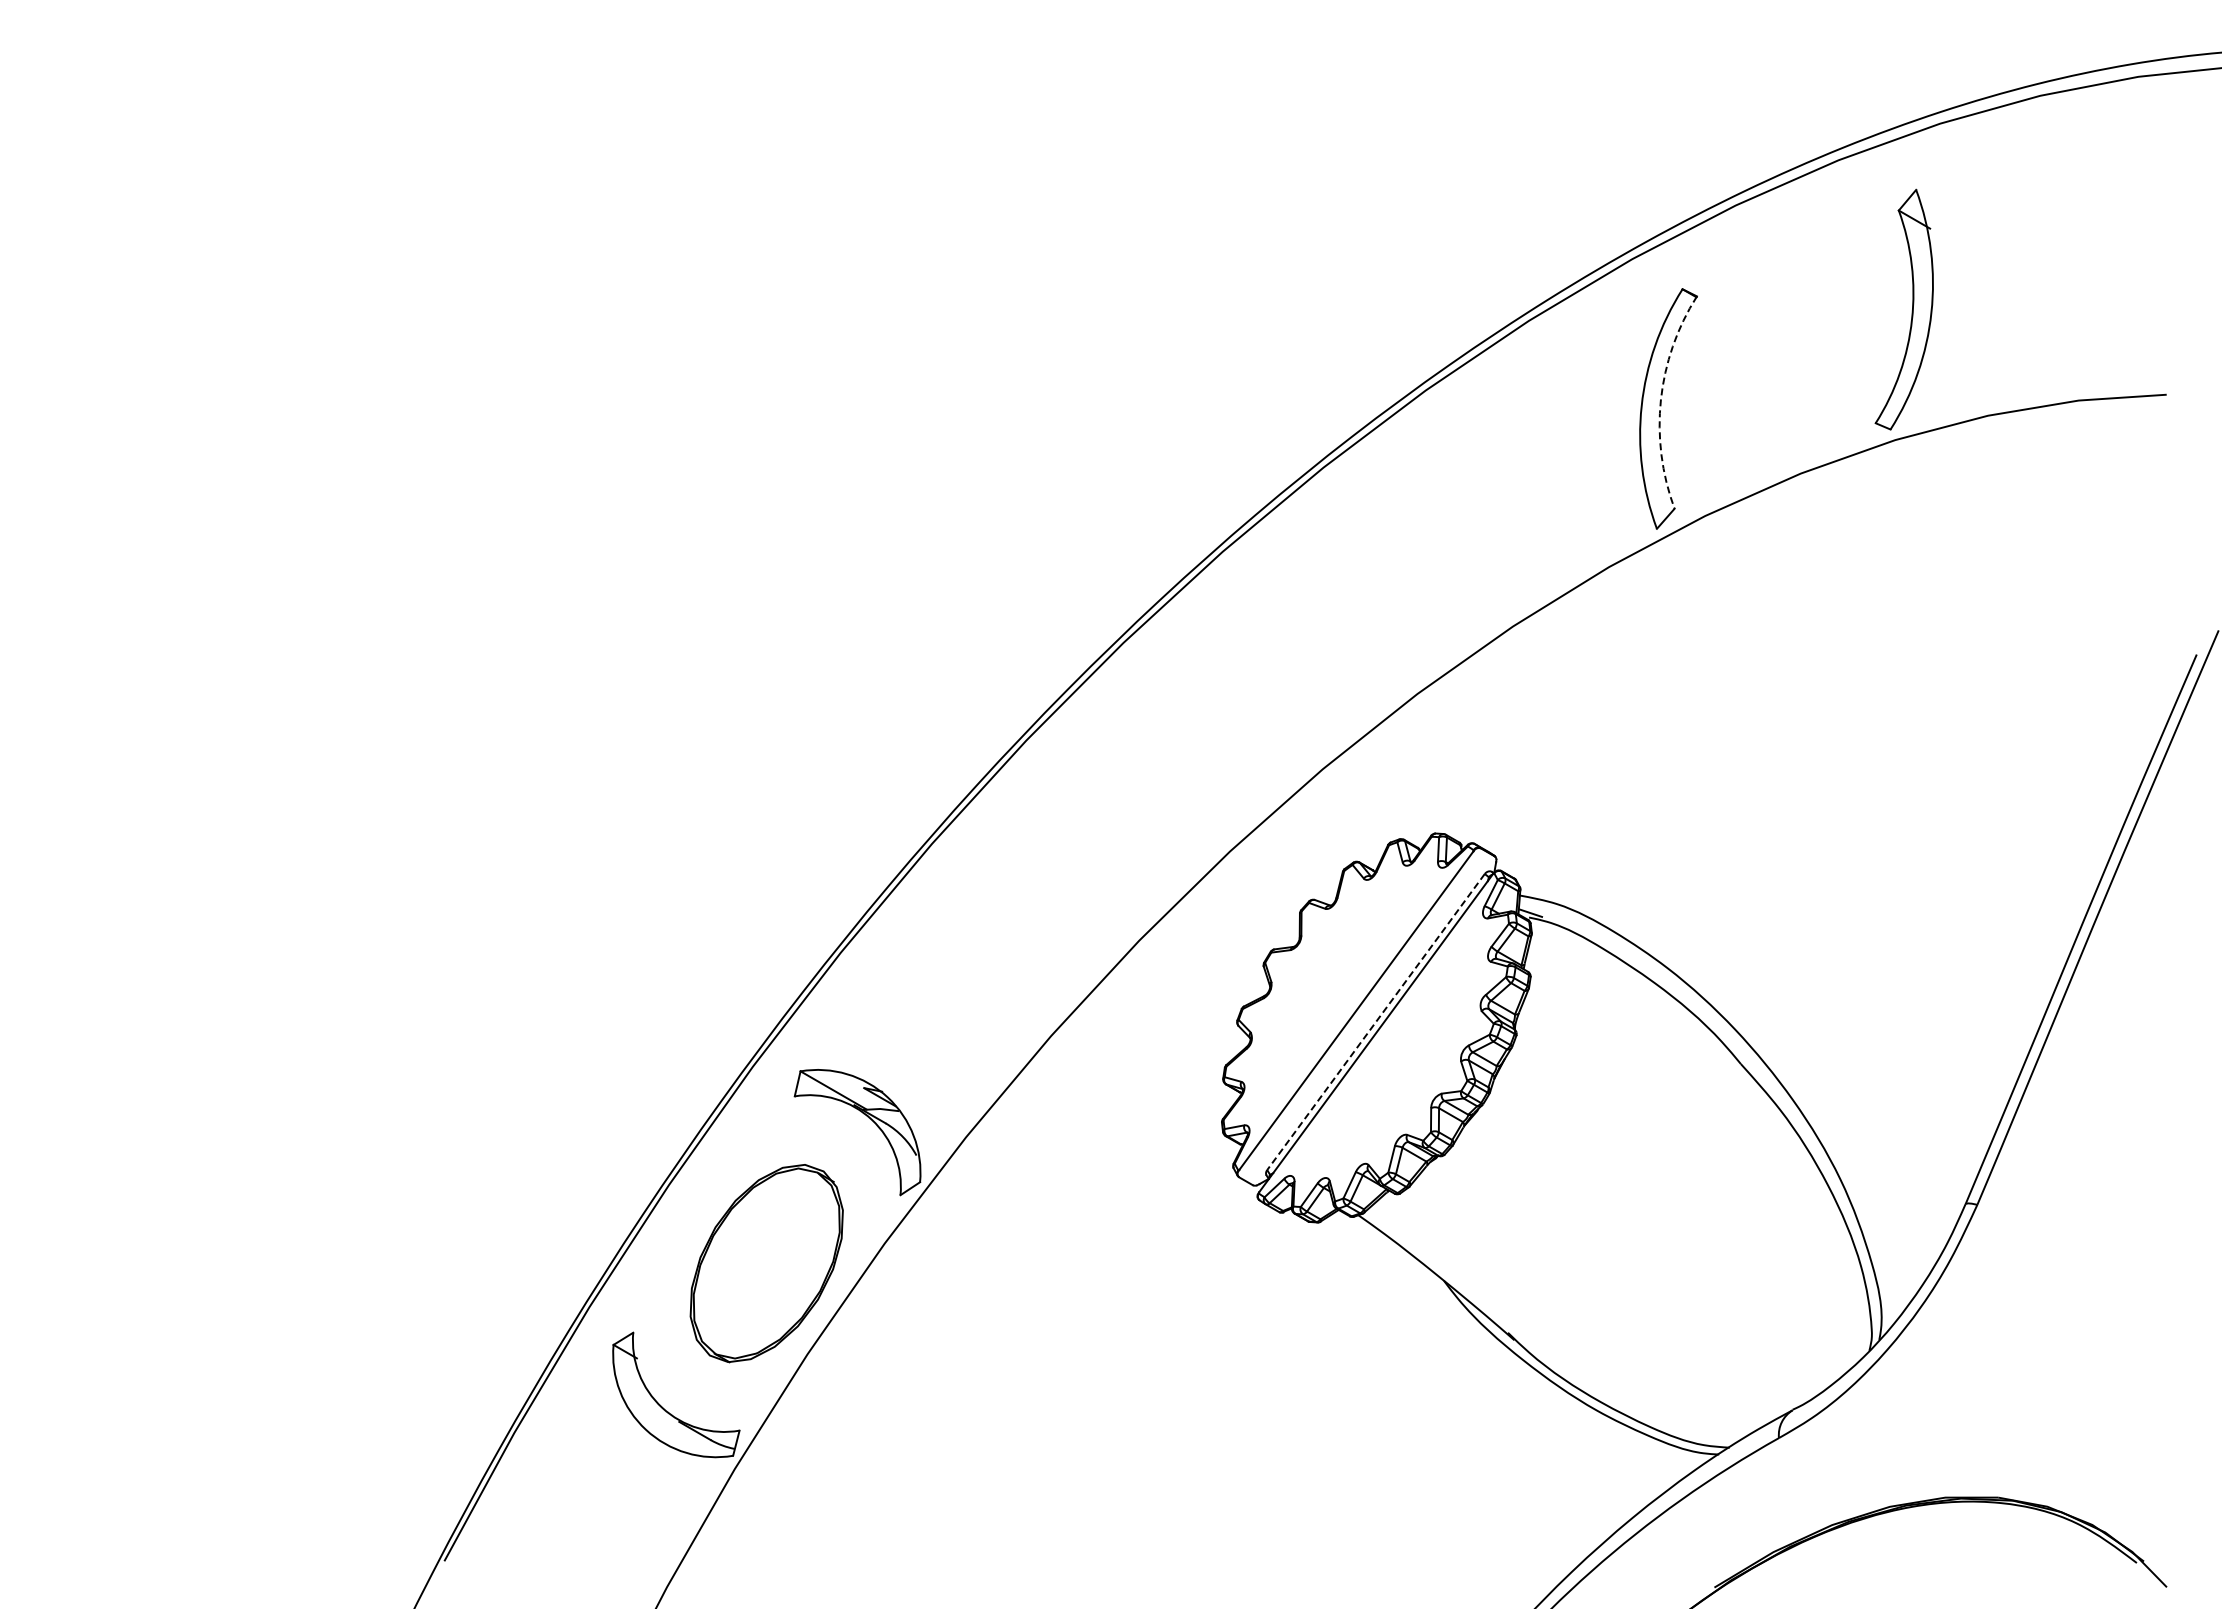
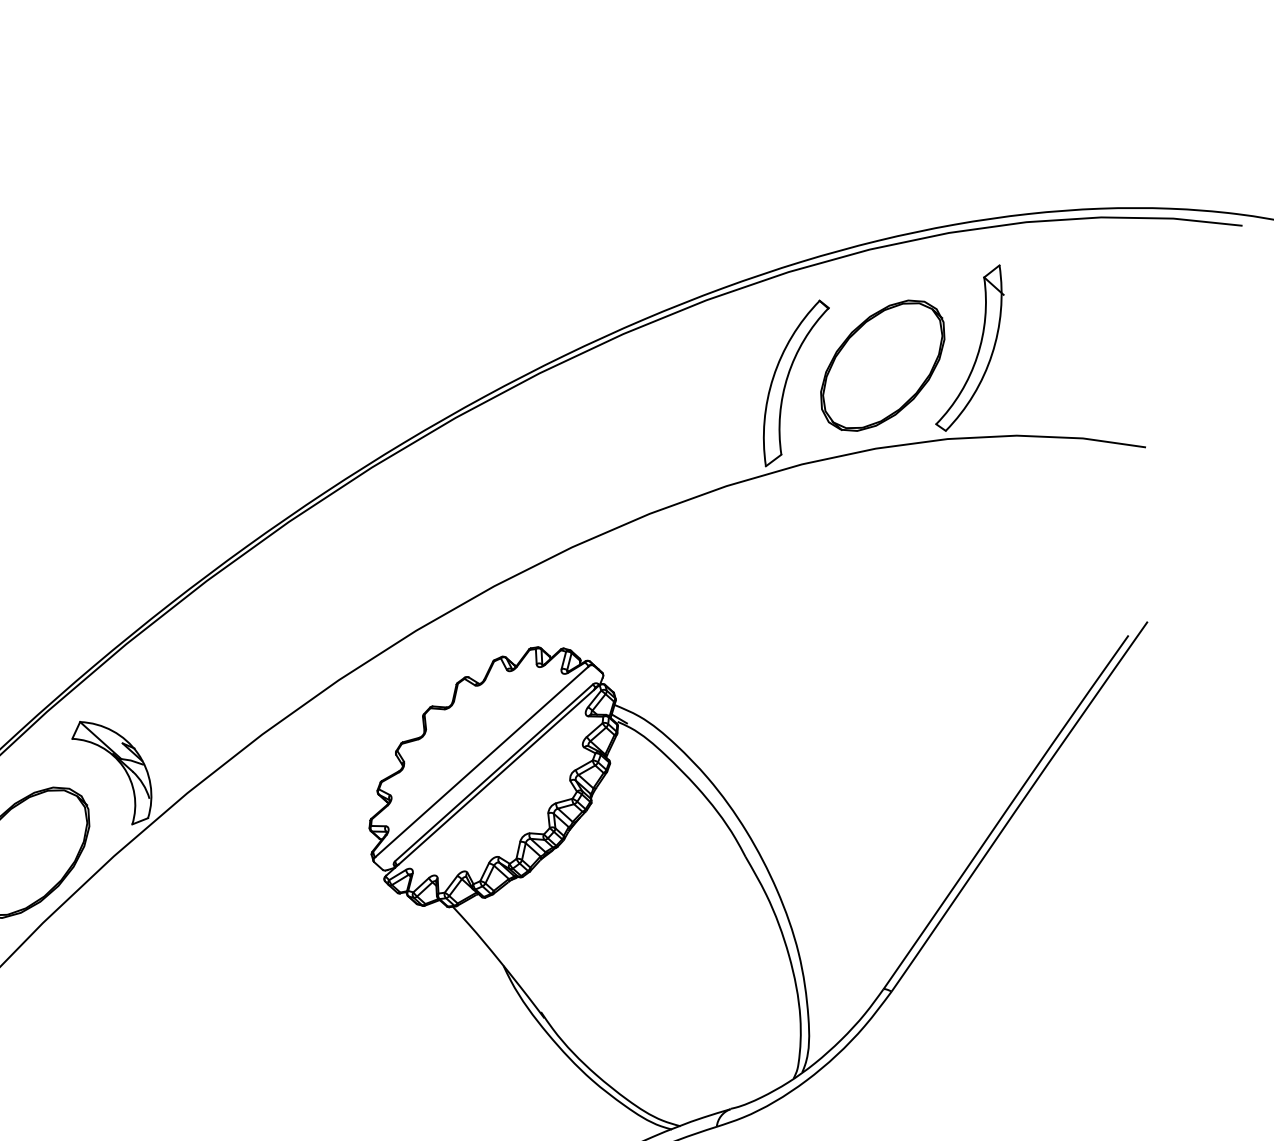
part: (1786, 358) -> (882, 365), added
arc: (1660, 399) -> (787, 375), dashed -> solid
line: (1376, 1022) -> (494, 773), dashed -> solid

